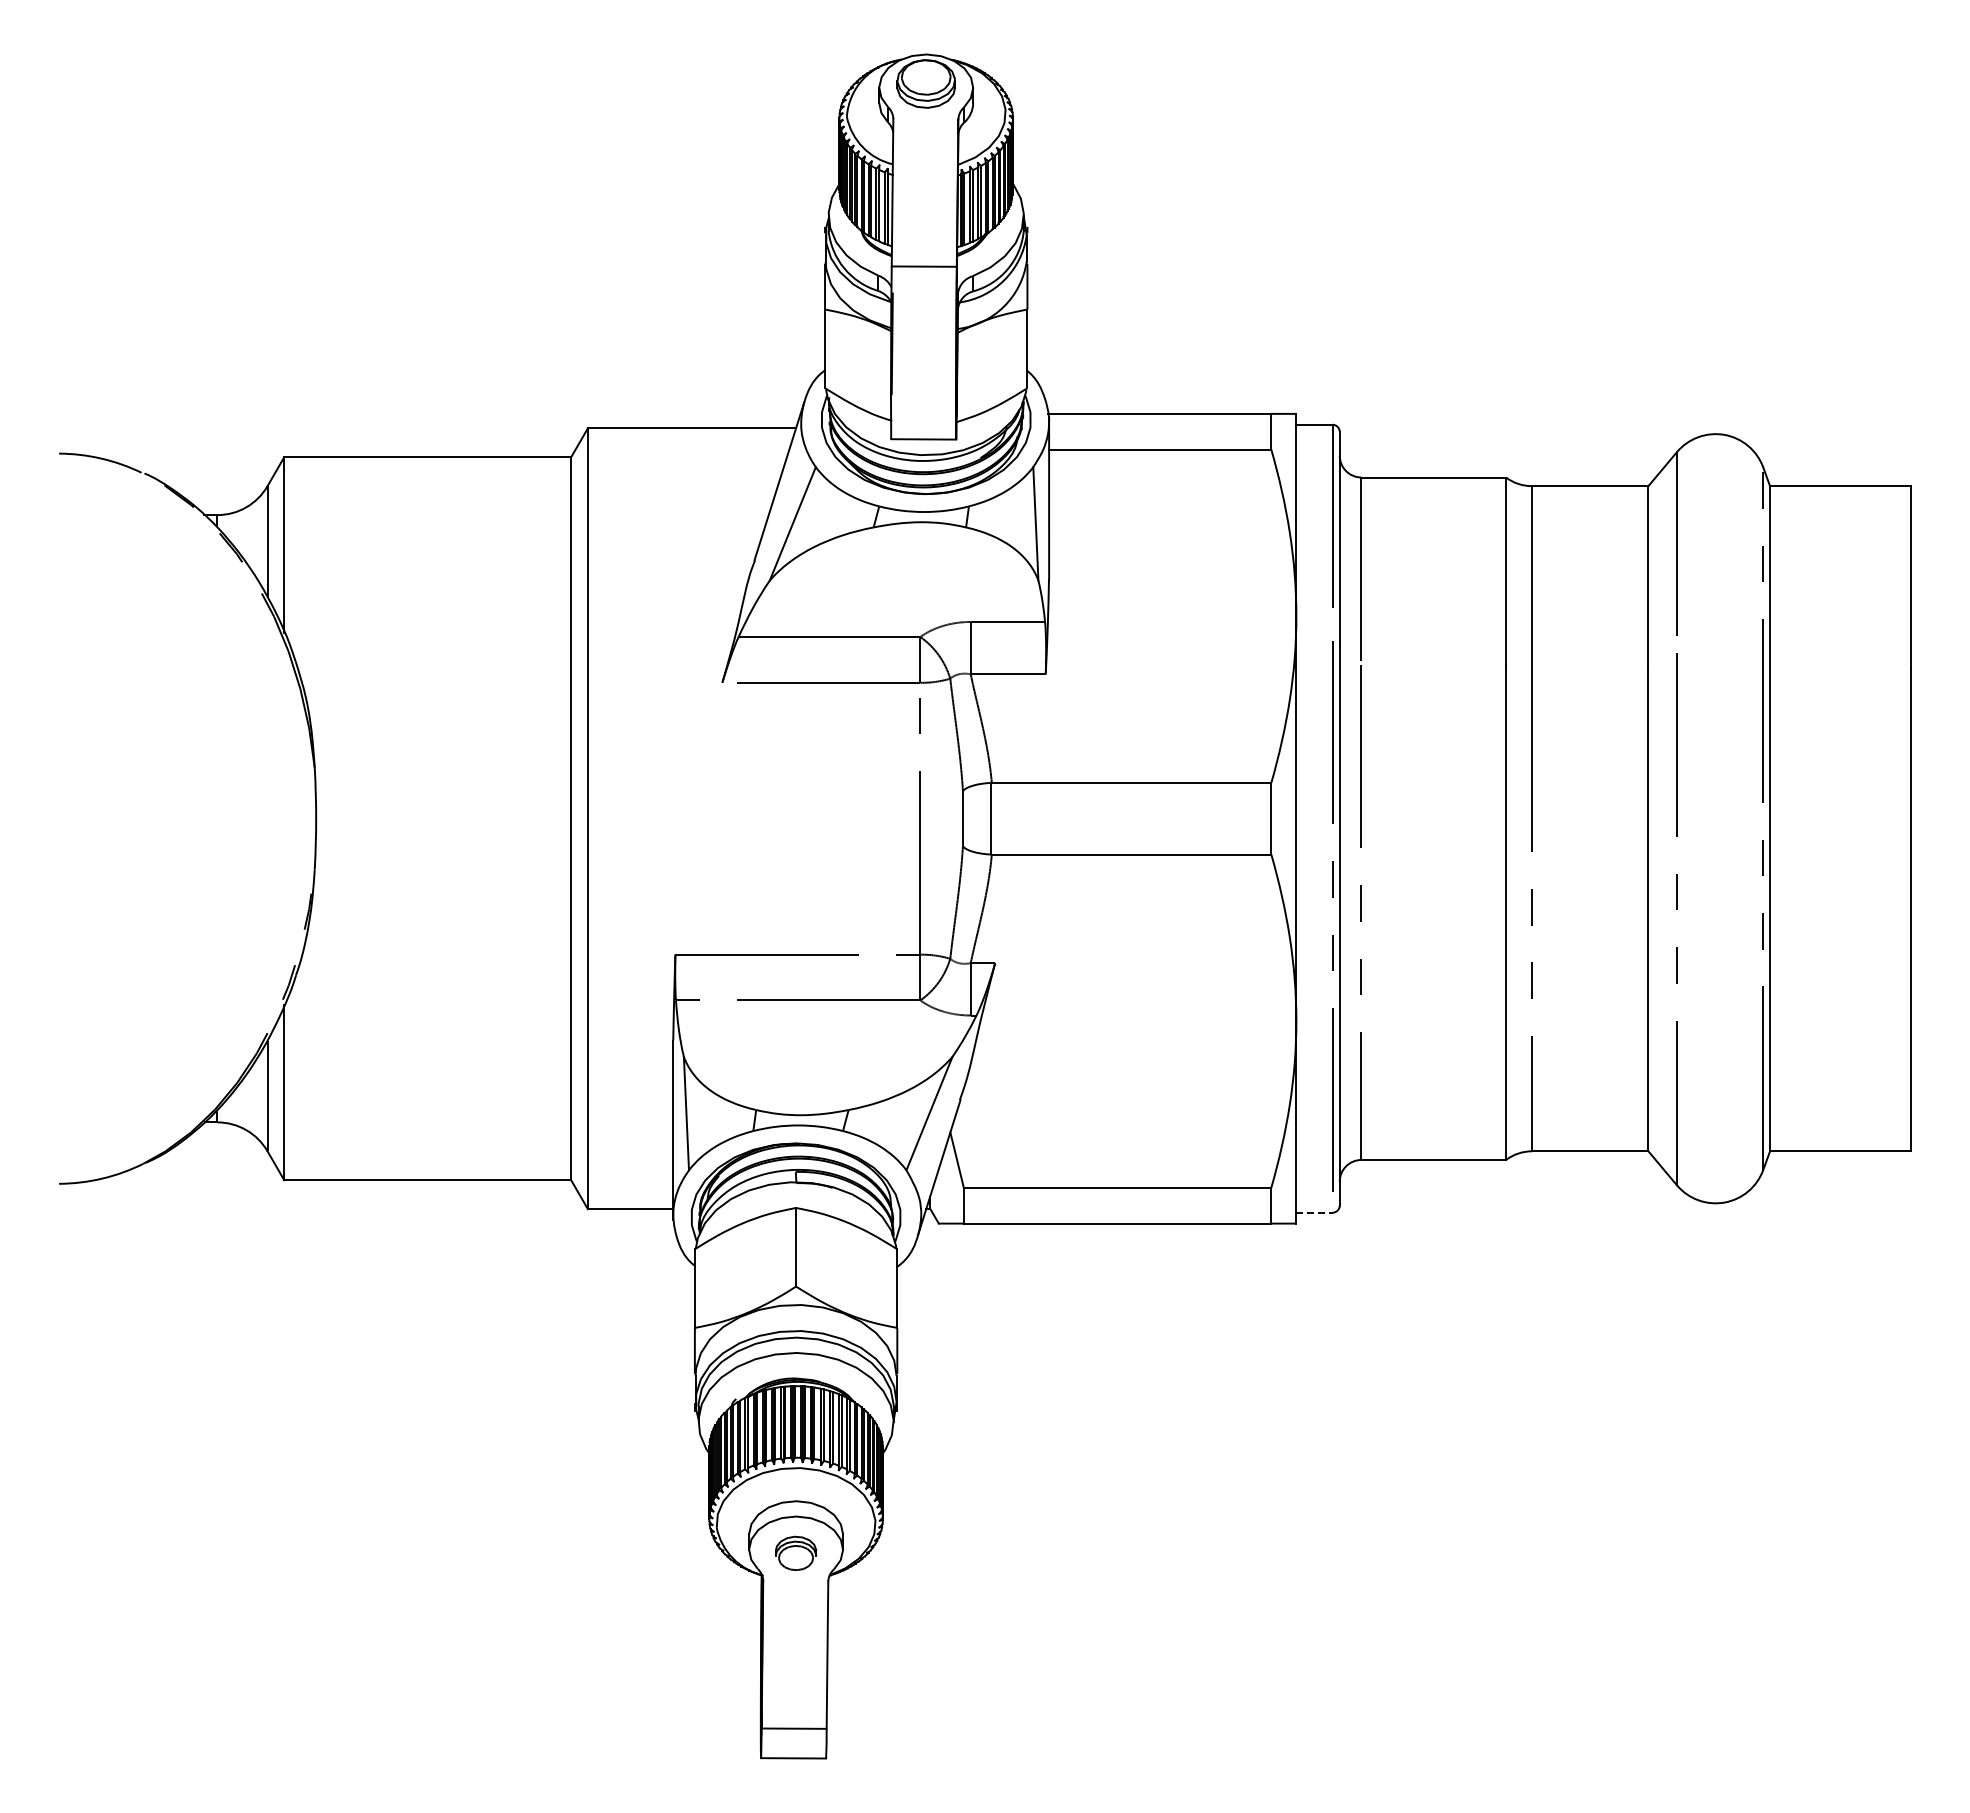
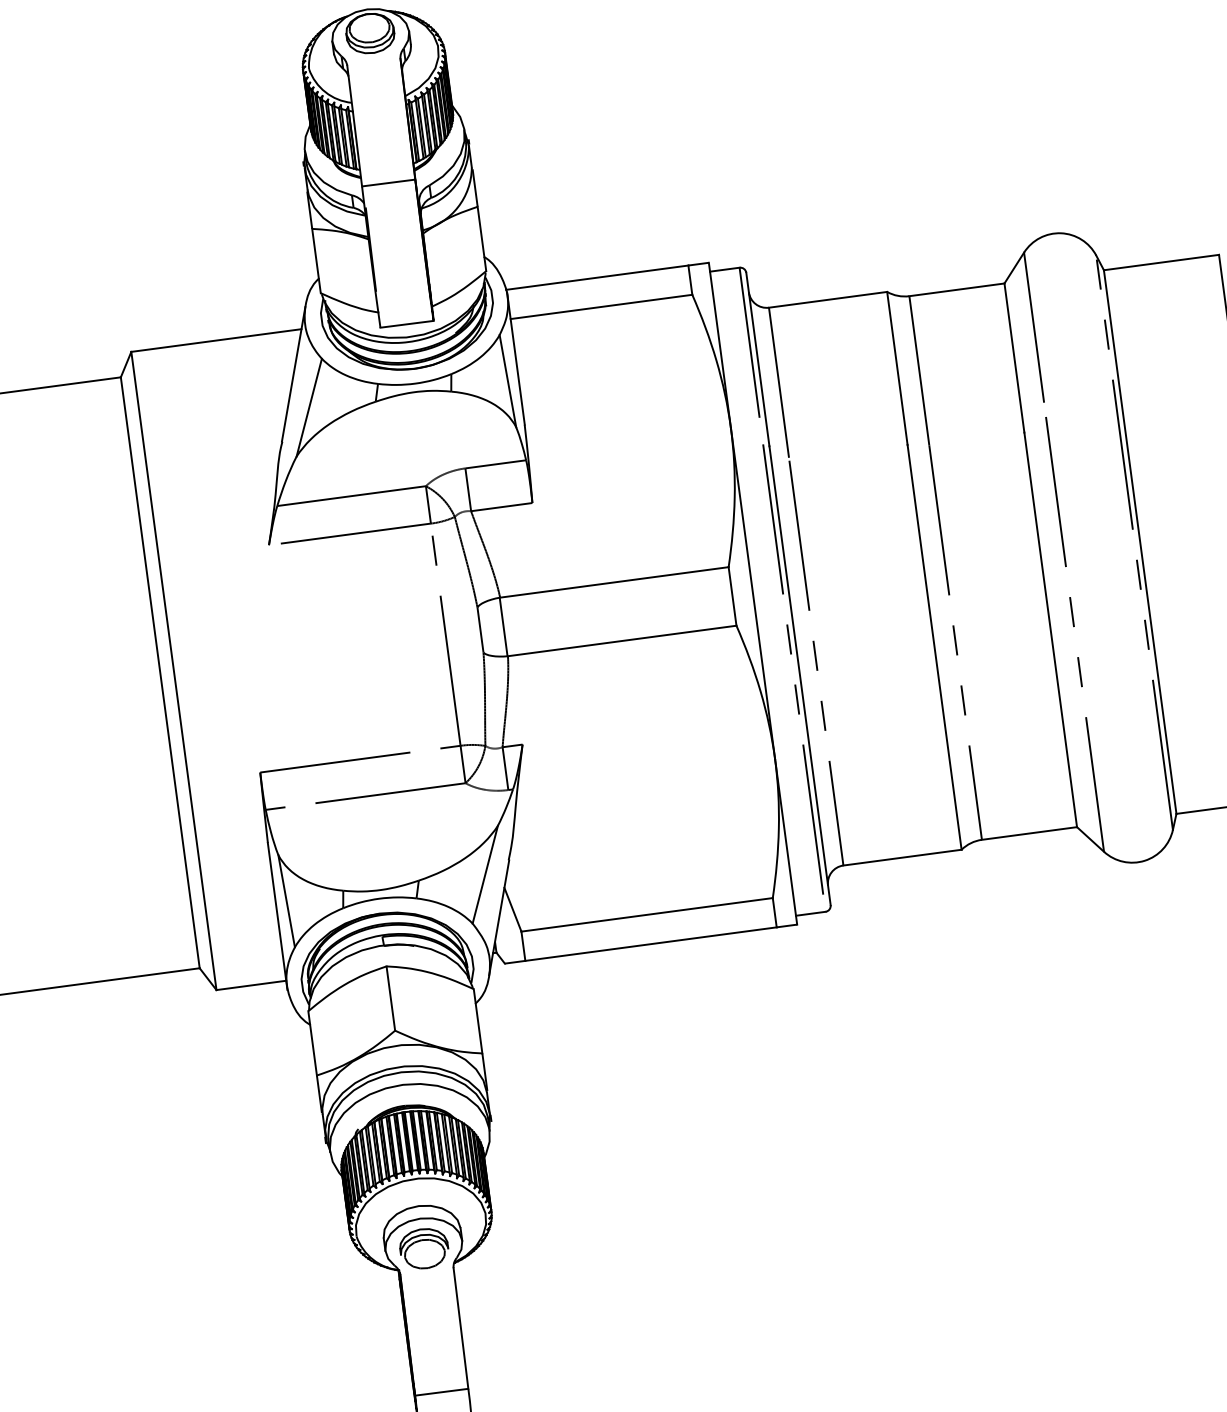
line: (1314, 1212) -> (810, 913), dashed -> solid
part: (795, 1553) -> (423, 1248), size x1.43

